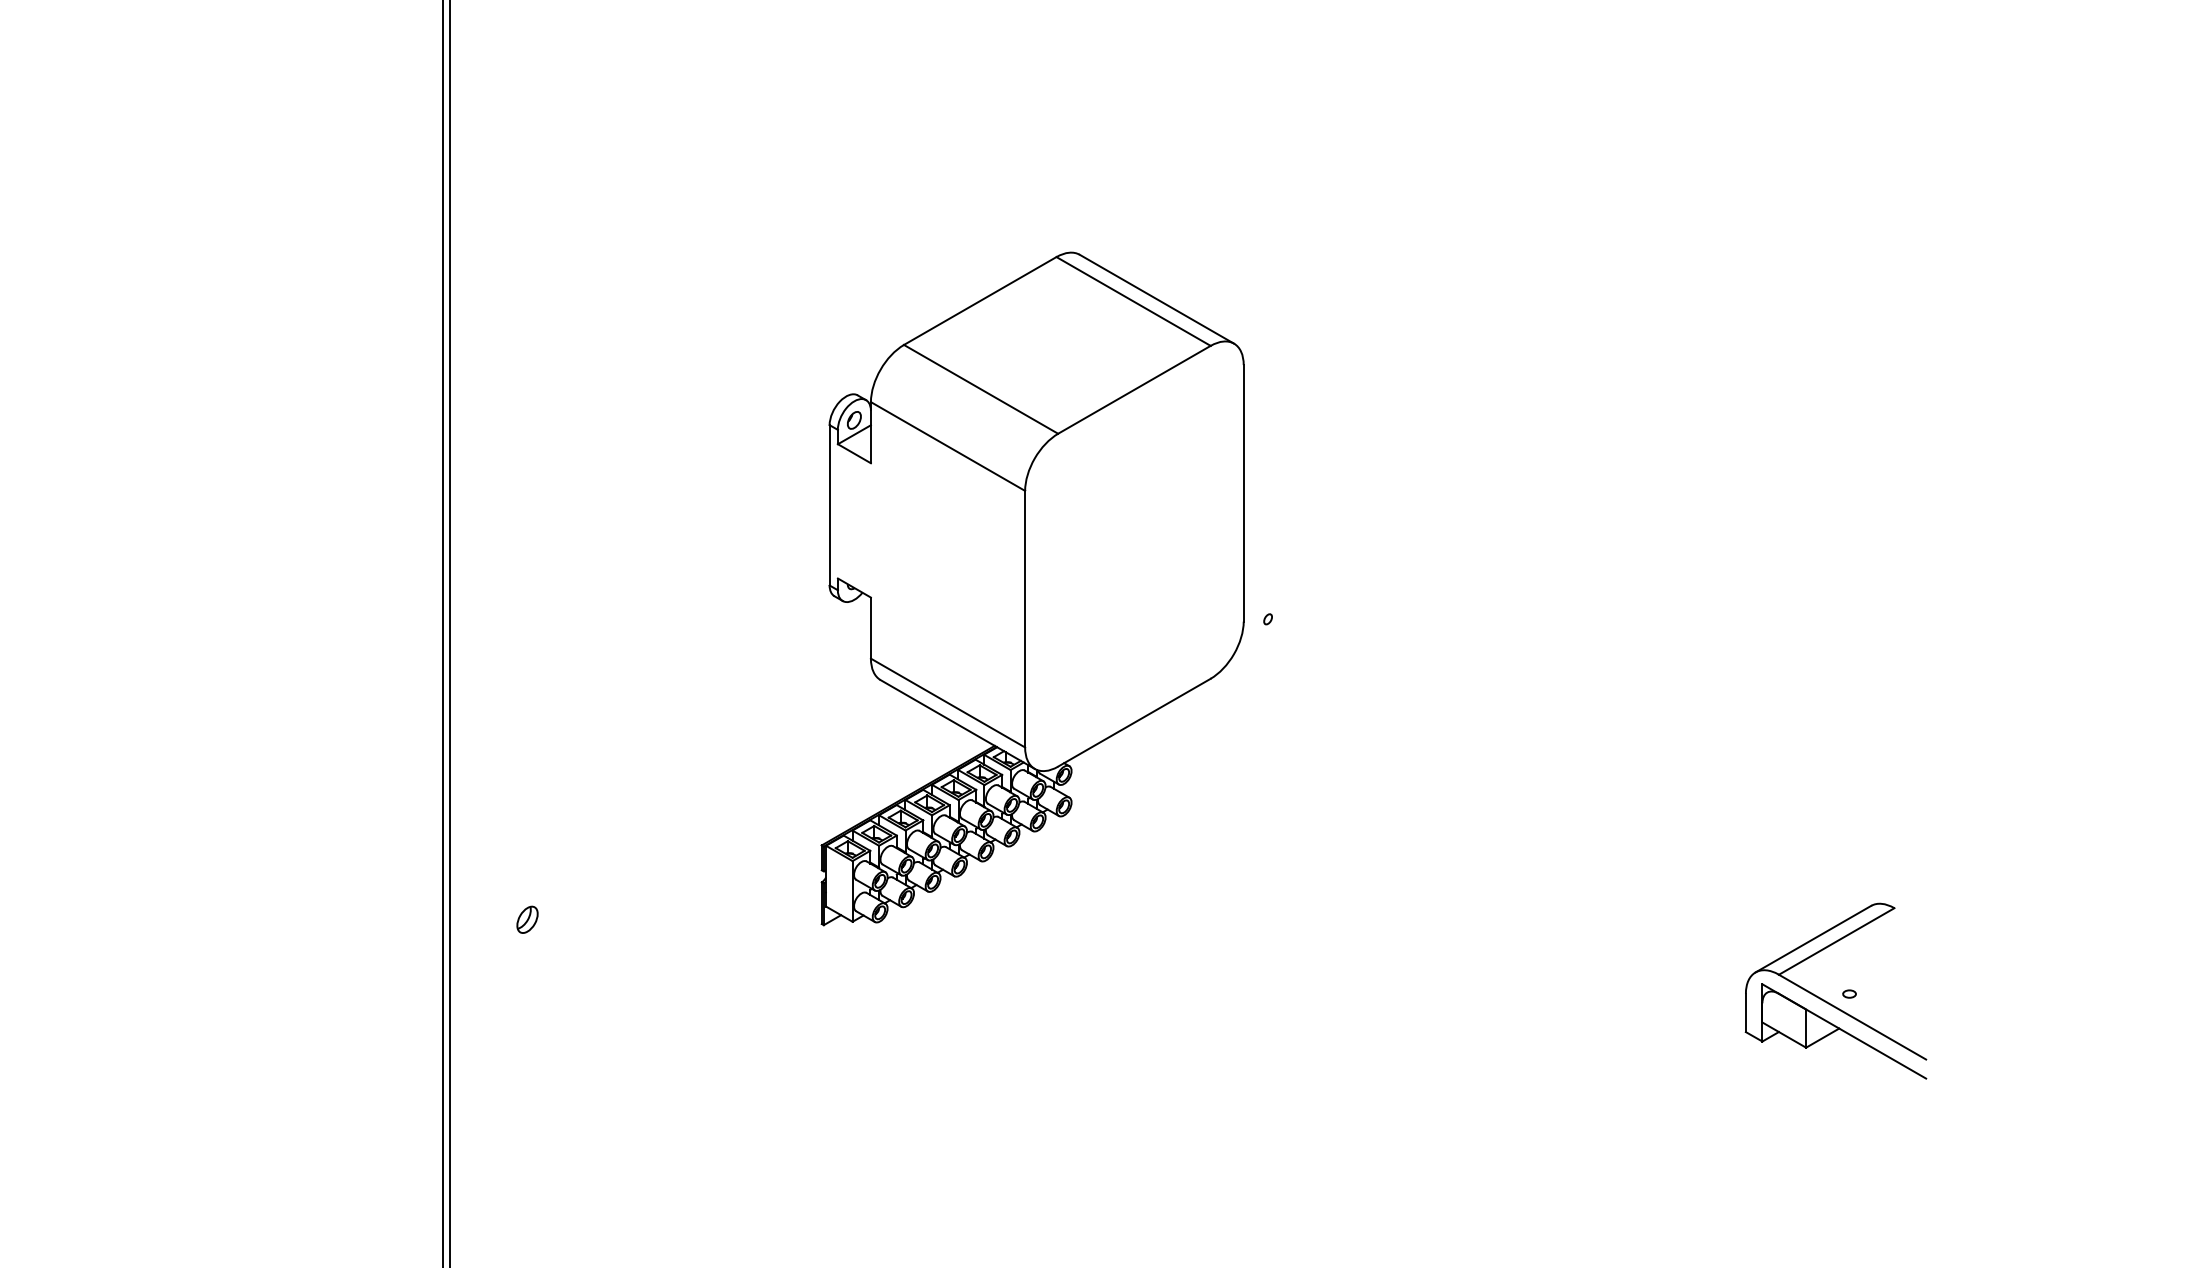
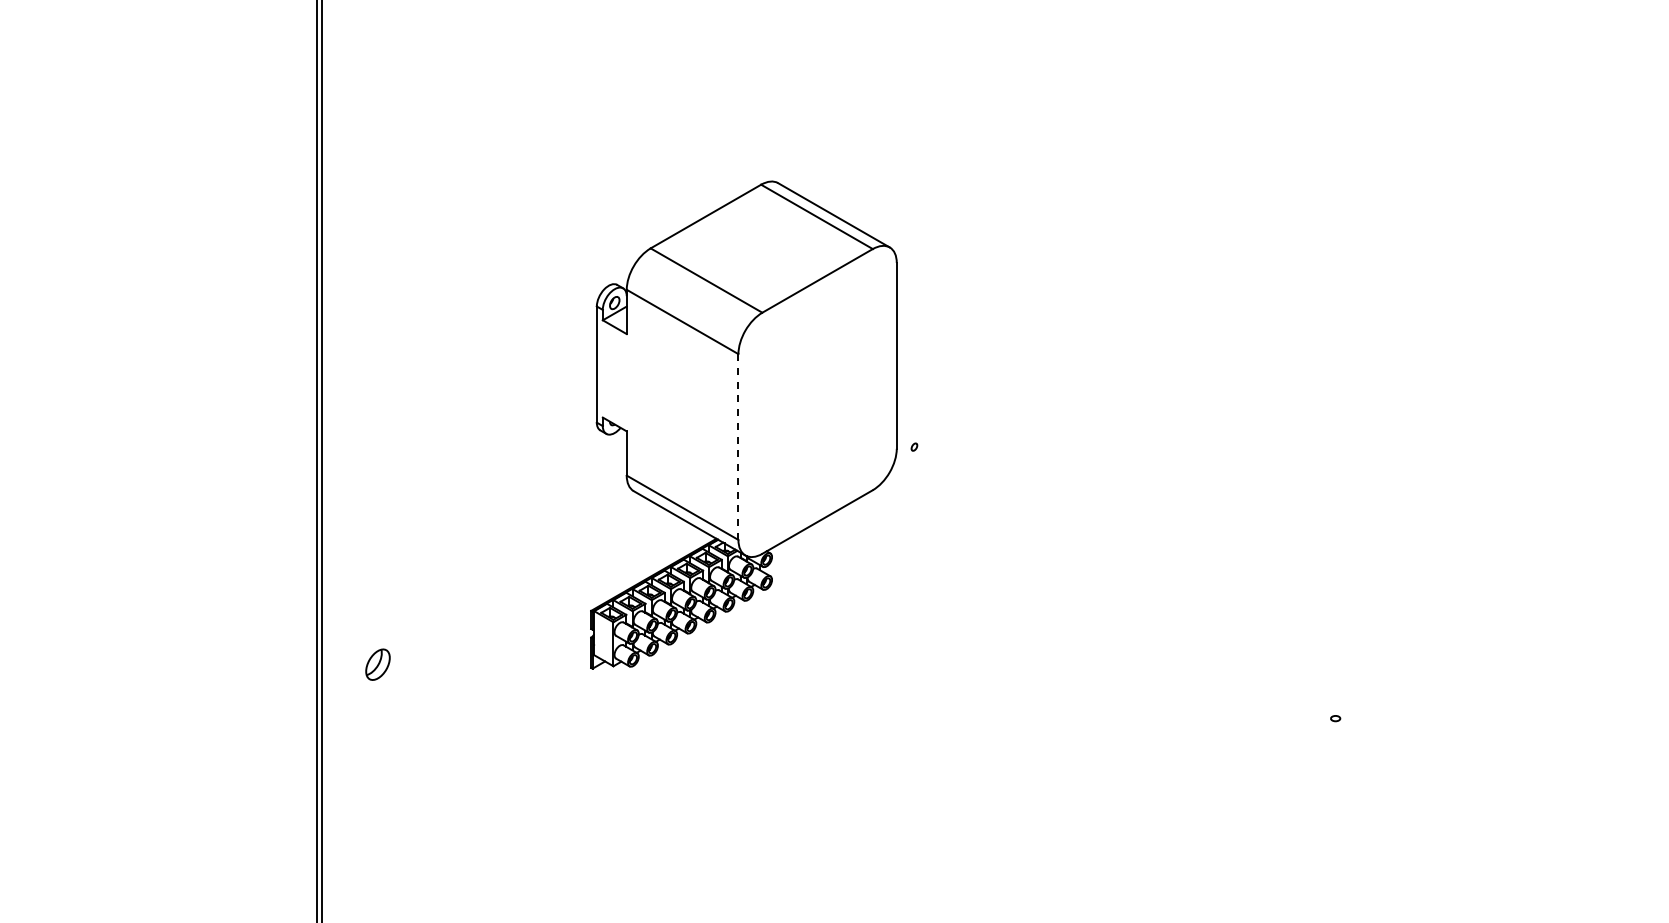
line: (1025, 619) -> (738, 447), solid -> dashed
part: (526, 919) -> (377, 664), size x1.6
part: (1830, 1002) -> (1321, 724), removed

